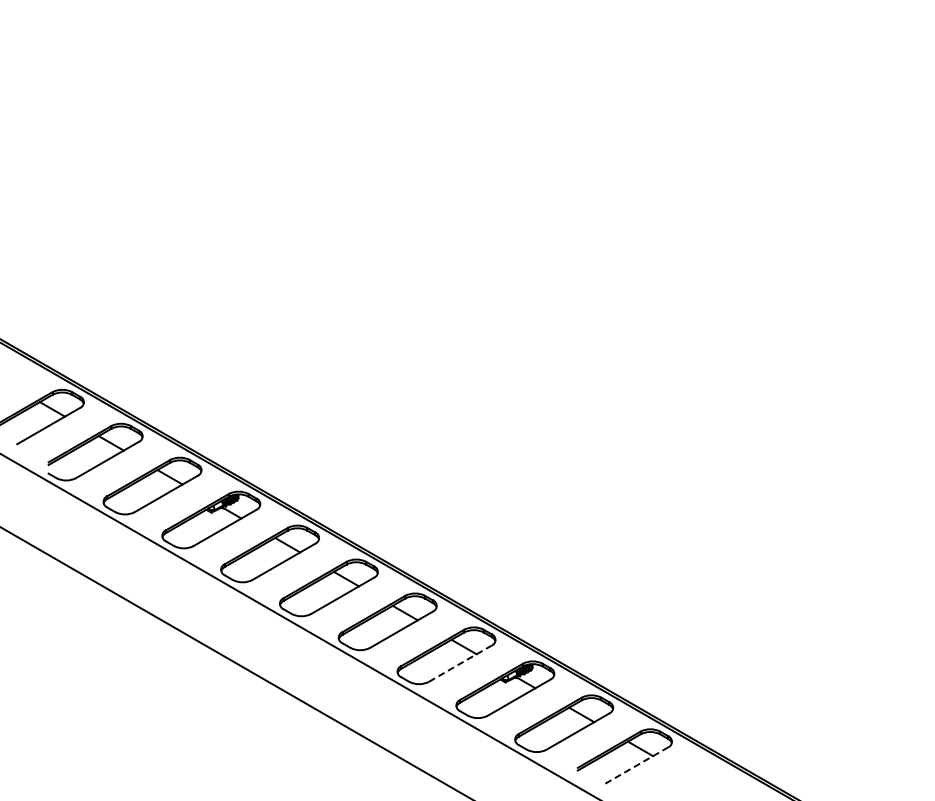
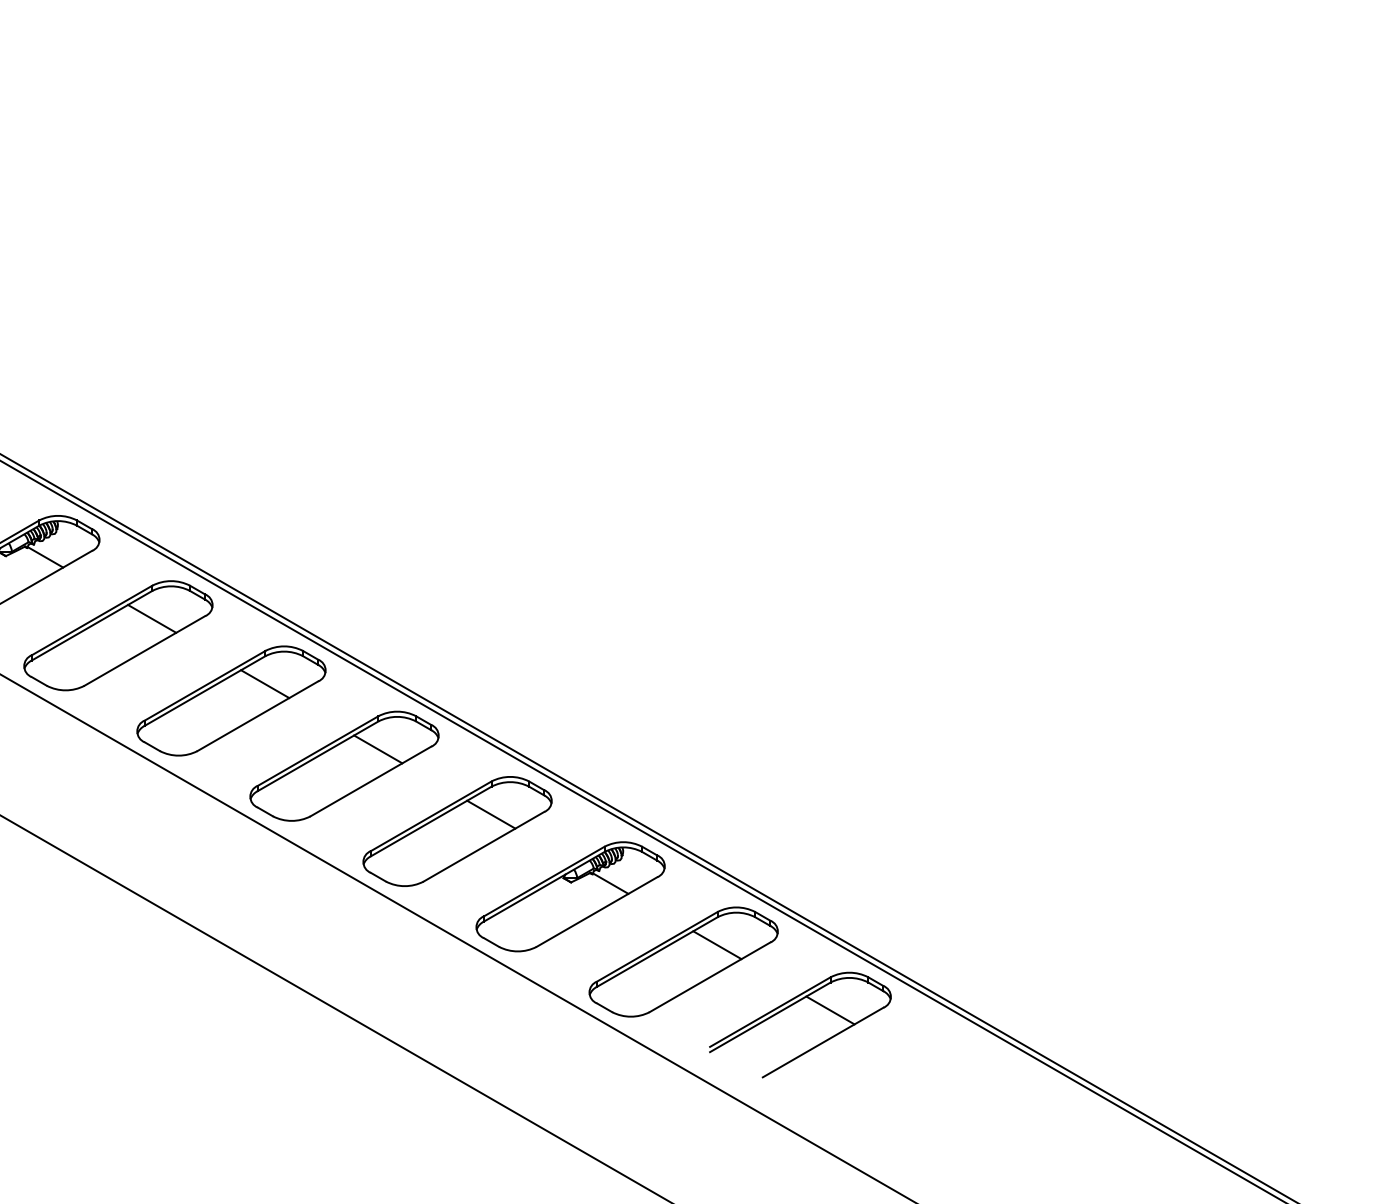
line: (460, 663) -> (484, 846), dashed -> solid
line: (637, 765) -> (824, 1042), dashed -> solid

